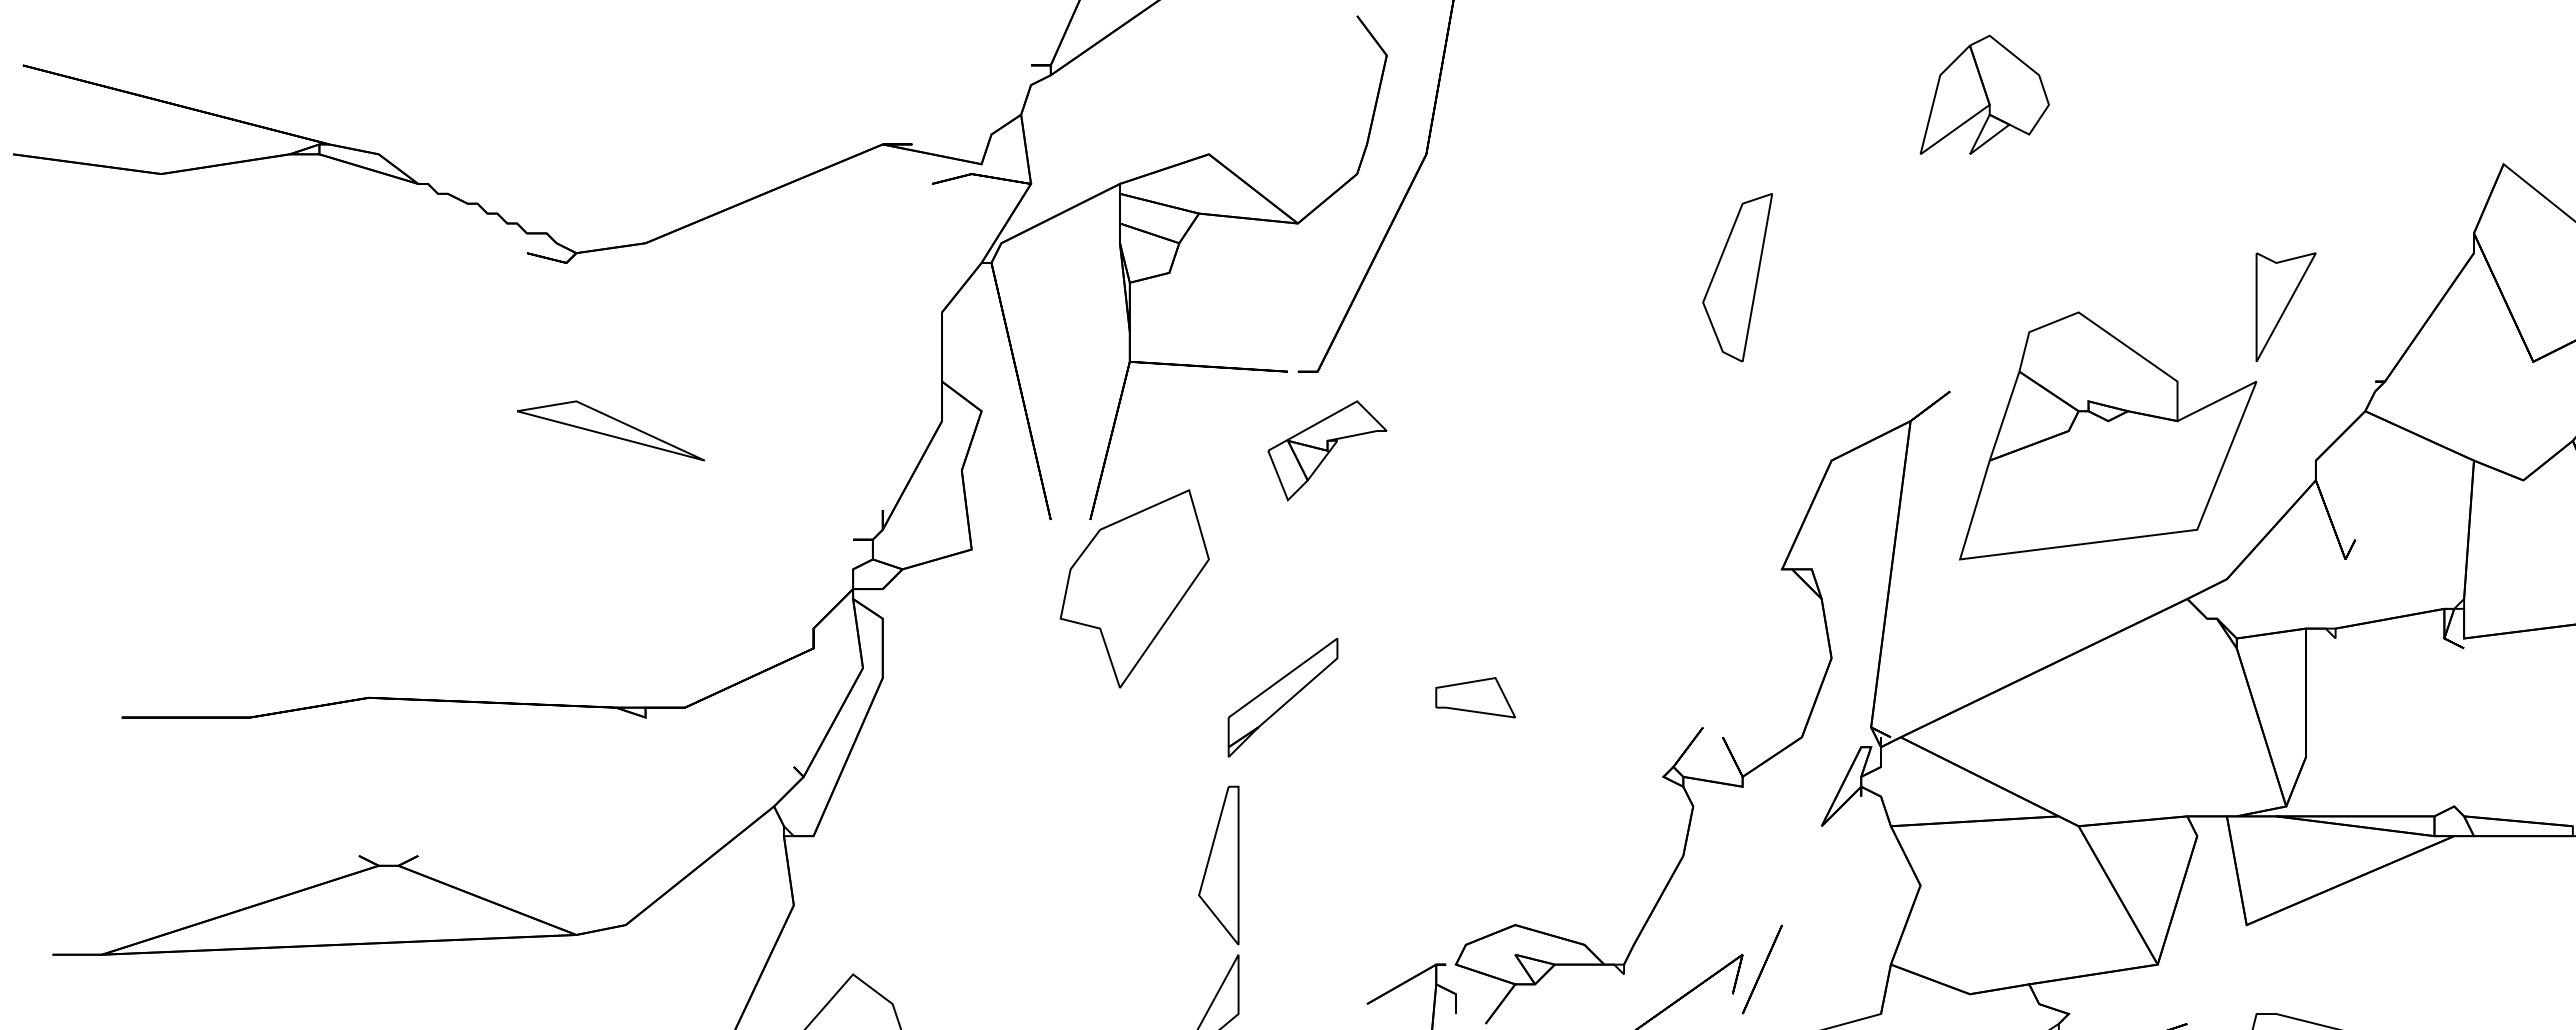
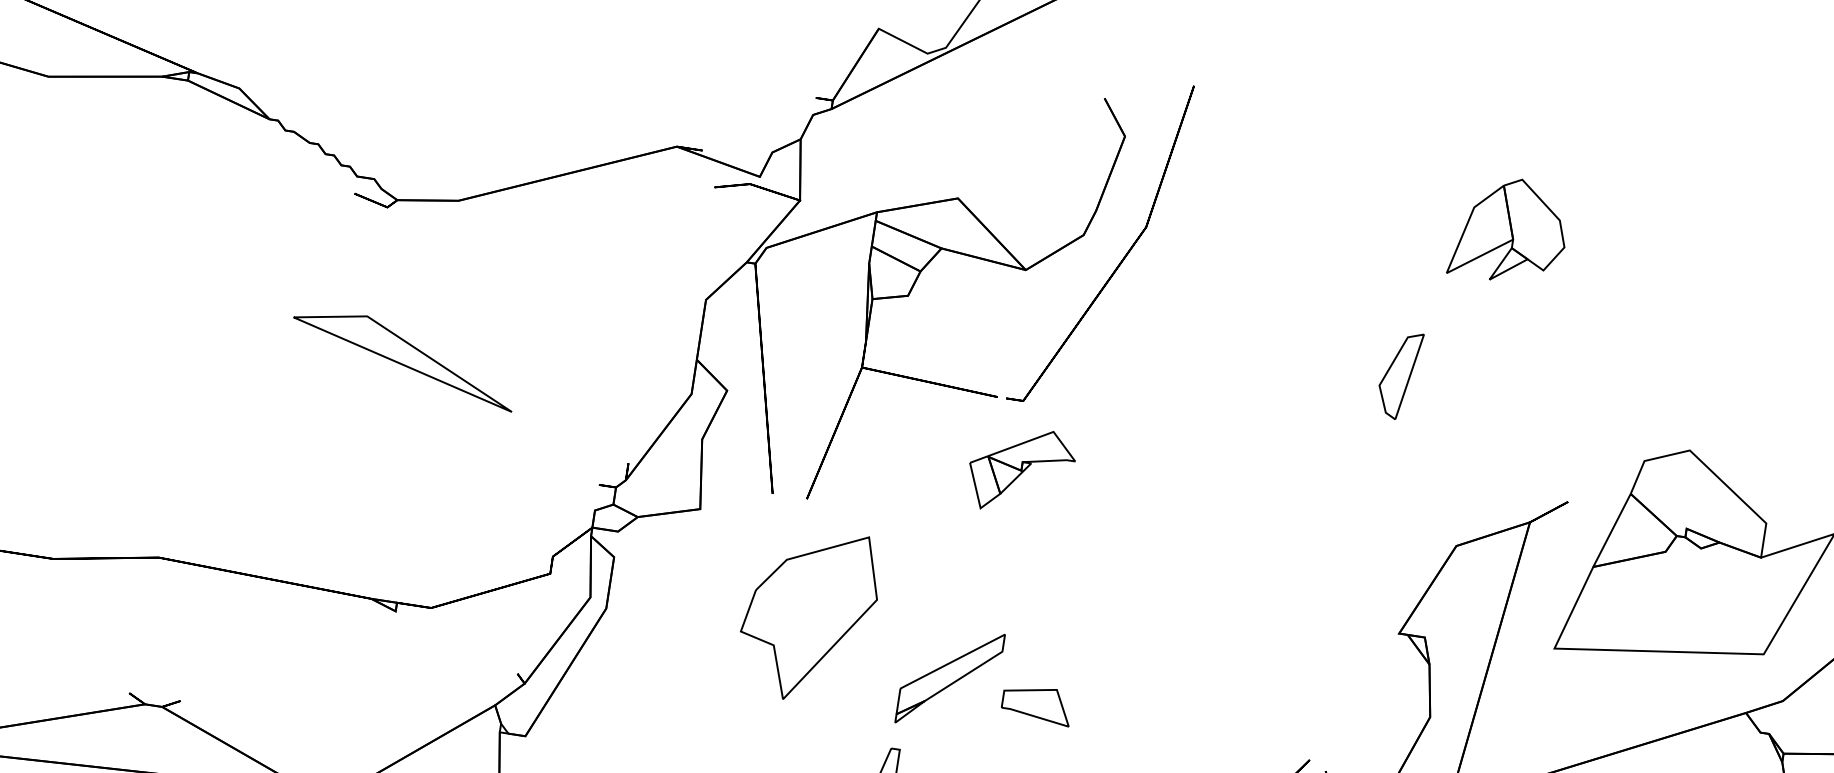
part: (1984, 94) -> (1510, 229), moved
part: (1737, 277) -> (1399, 375), size x0.6
part: (610, 430) -> (403, 358), size x1.4
part: (1134, 588) -> (808, 615), moved
part: (1475, 697) -> (1037, 704), moved

